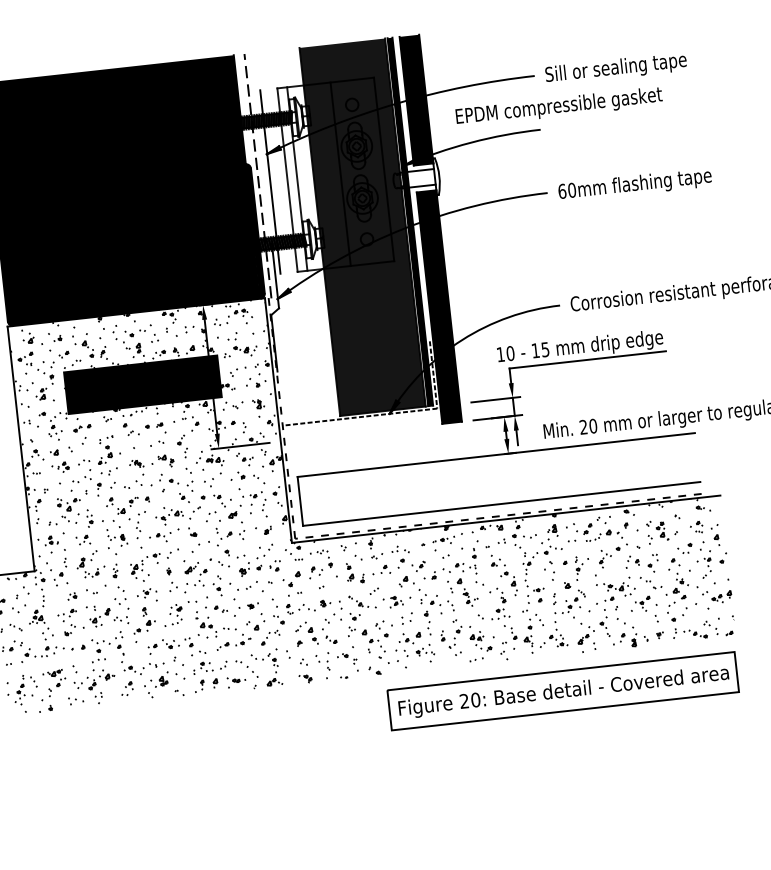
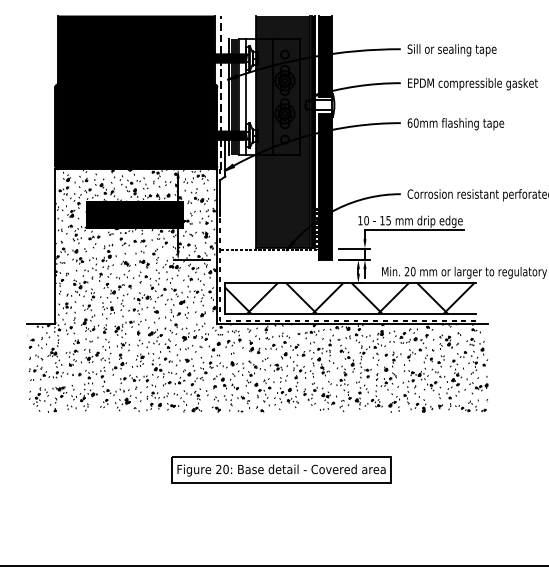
text: (558, 107) -> (472, 84), moved
fill: (279, 181) -> (234, 97), added
hatch: (497, 479) -> (349, 298), added
part: (563, 690) -> (281, 469), moved

